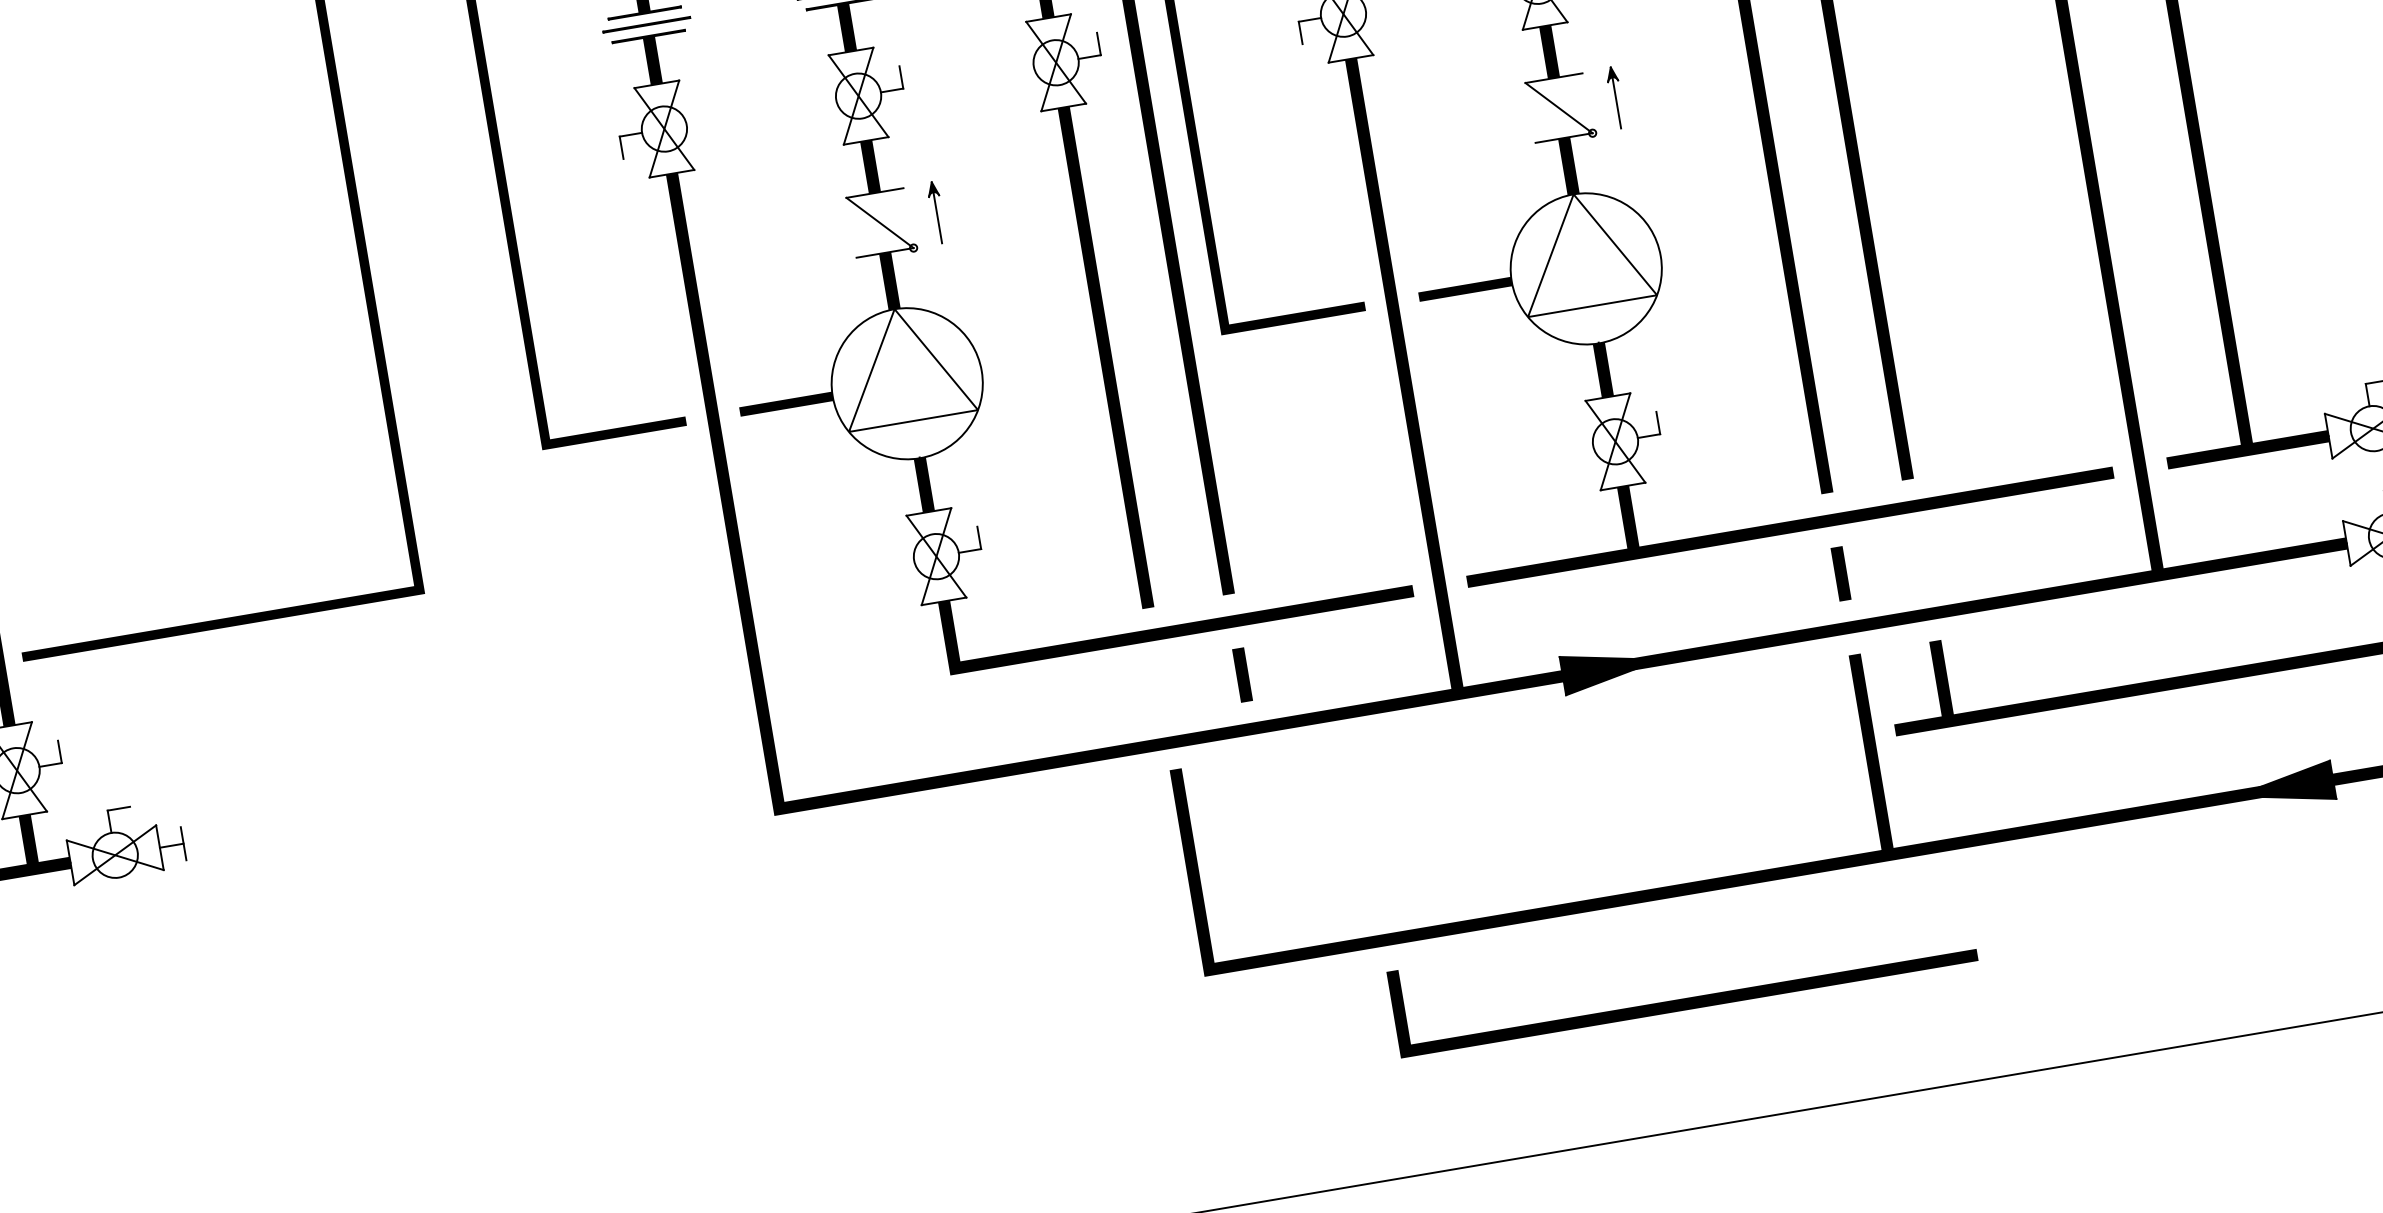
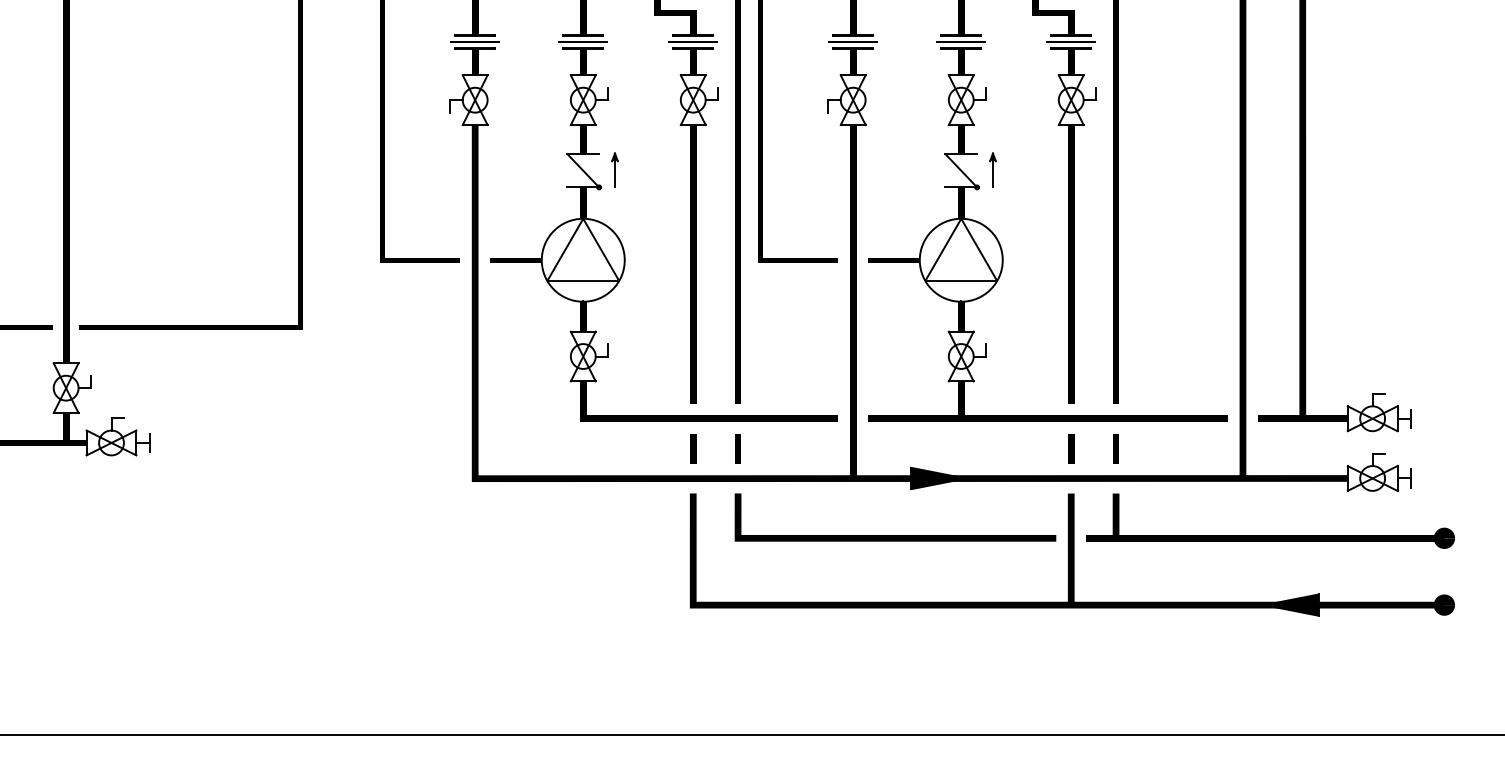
line: (1920, 560) -> (1115, 448), added
line: (1162, 688) -> (693, 448), added
line: (1687, 998) -> (895, 535), moved

